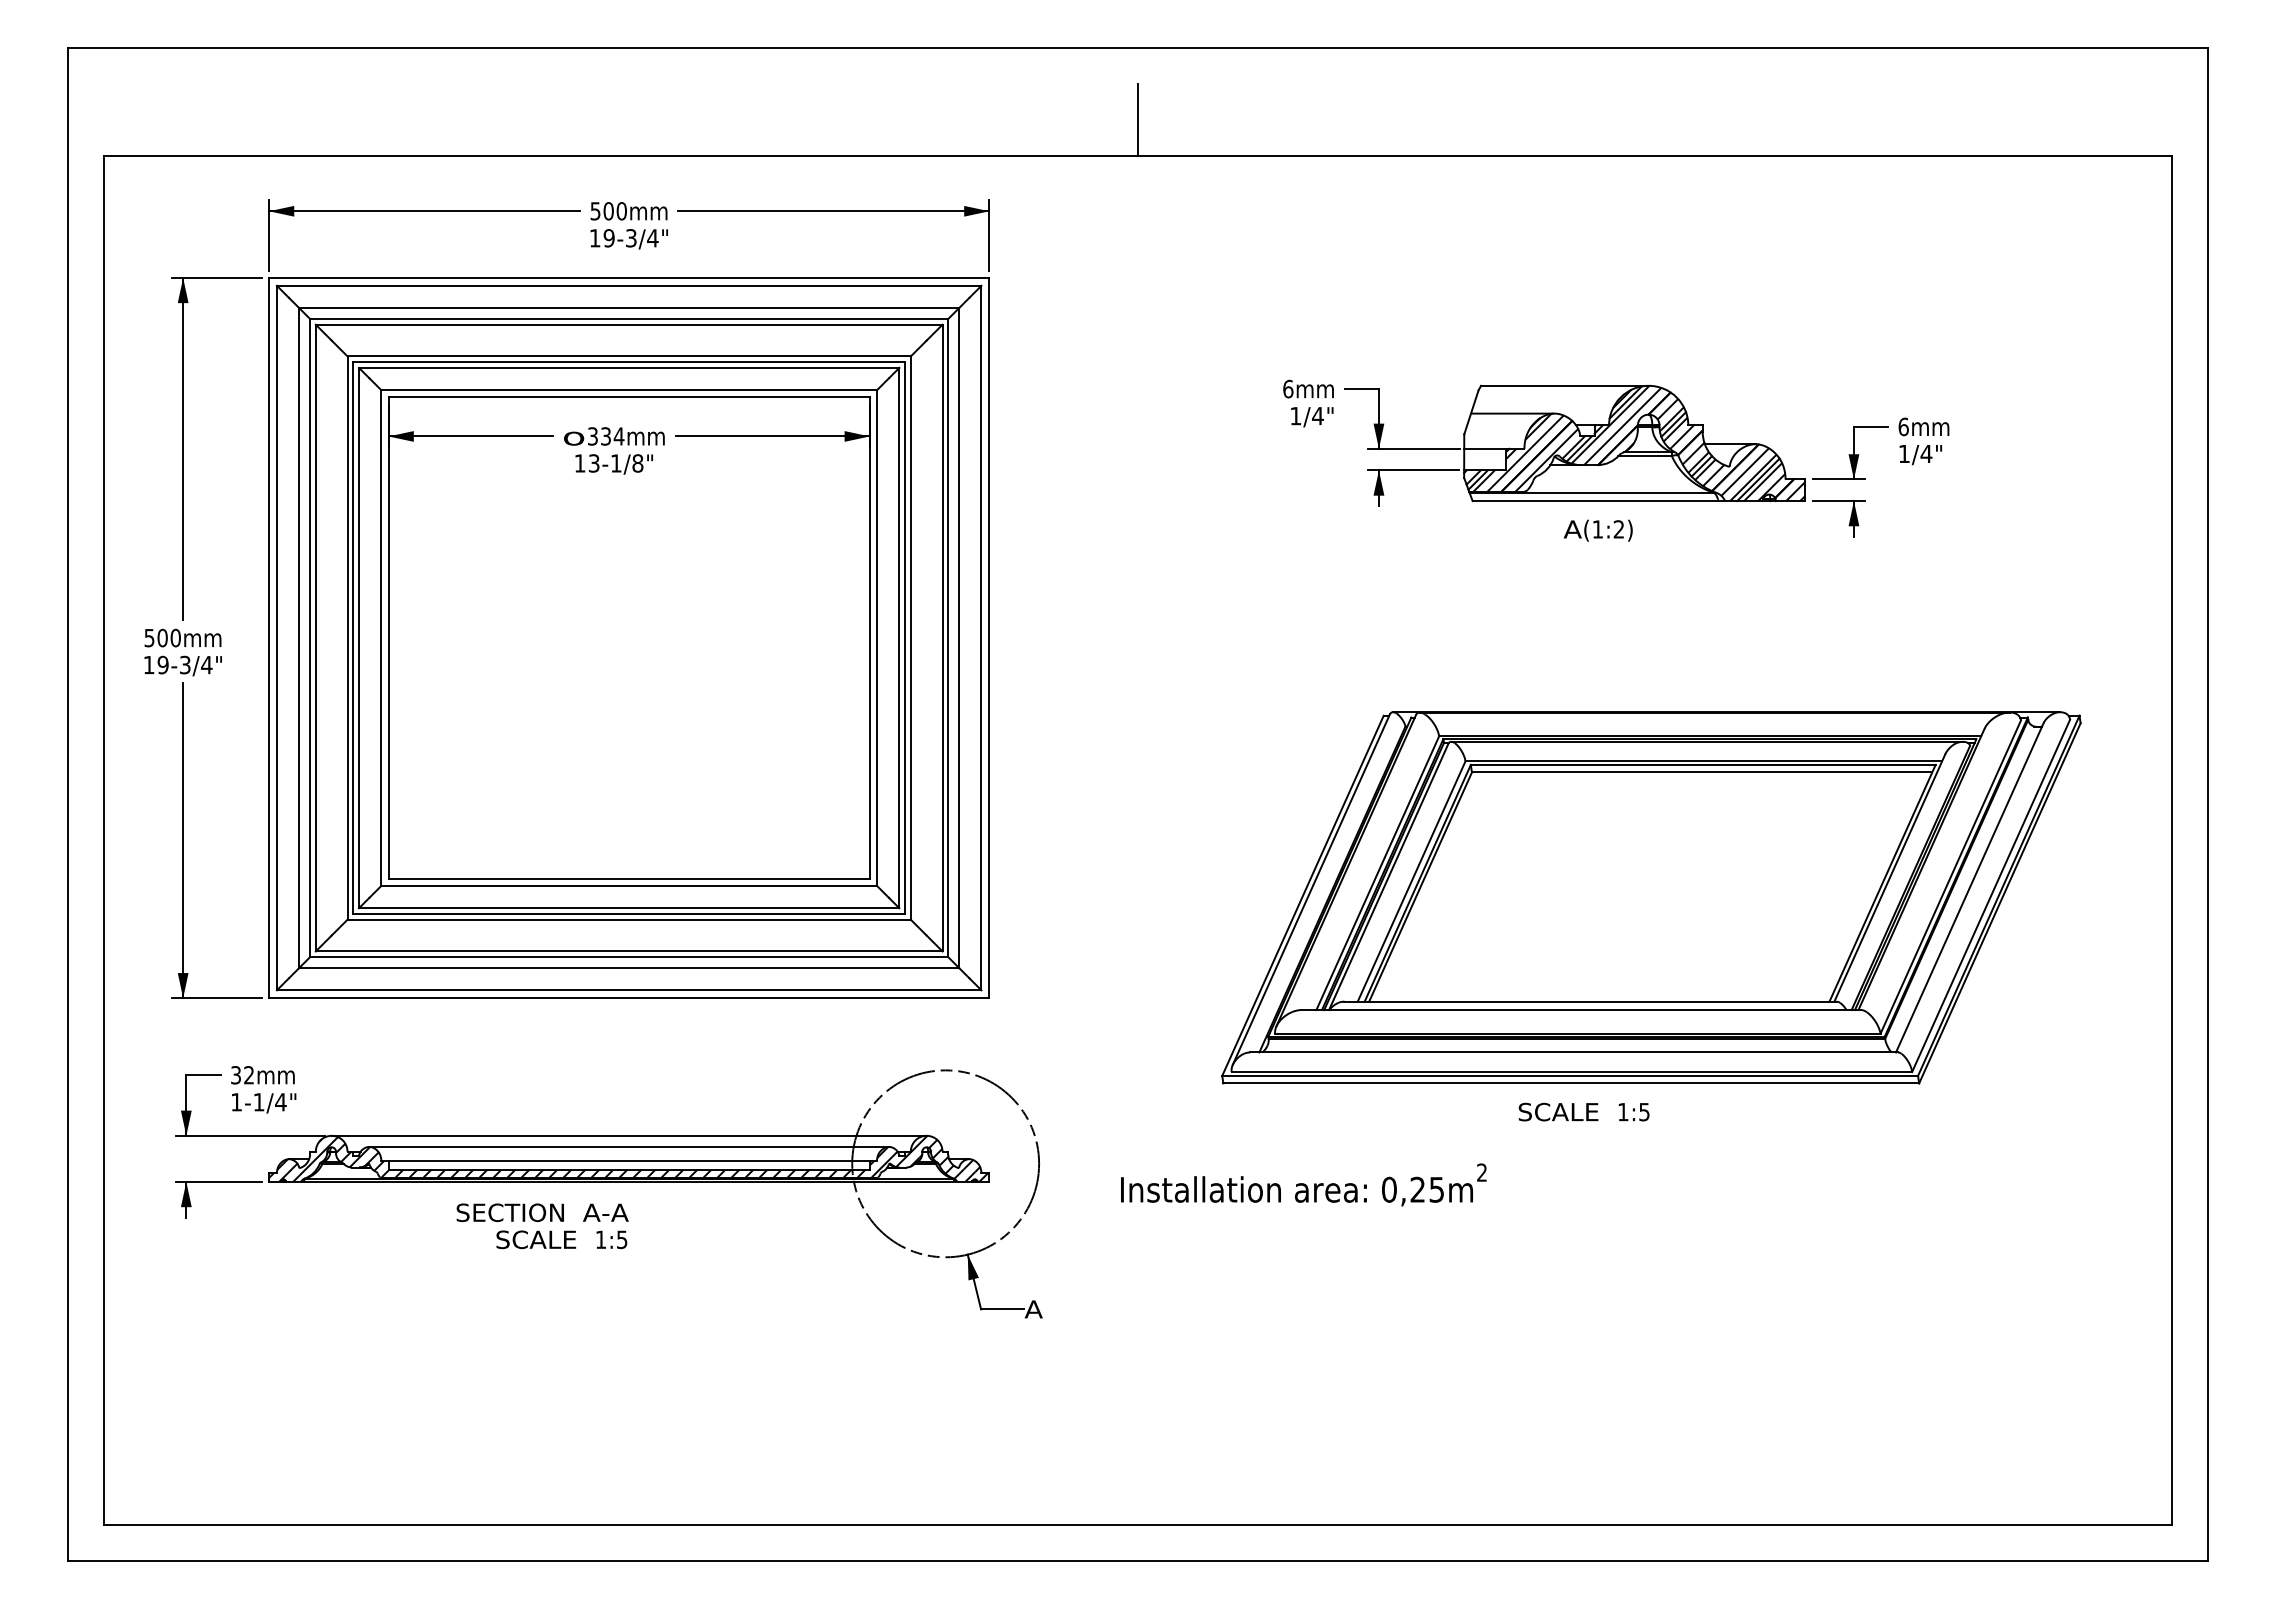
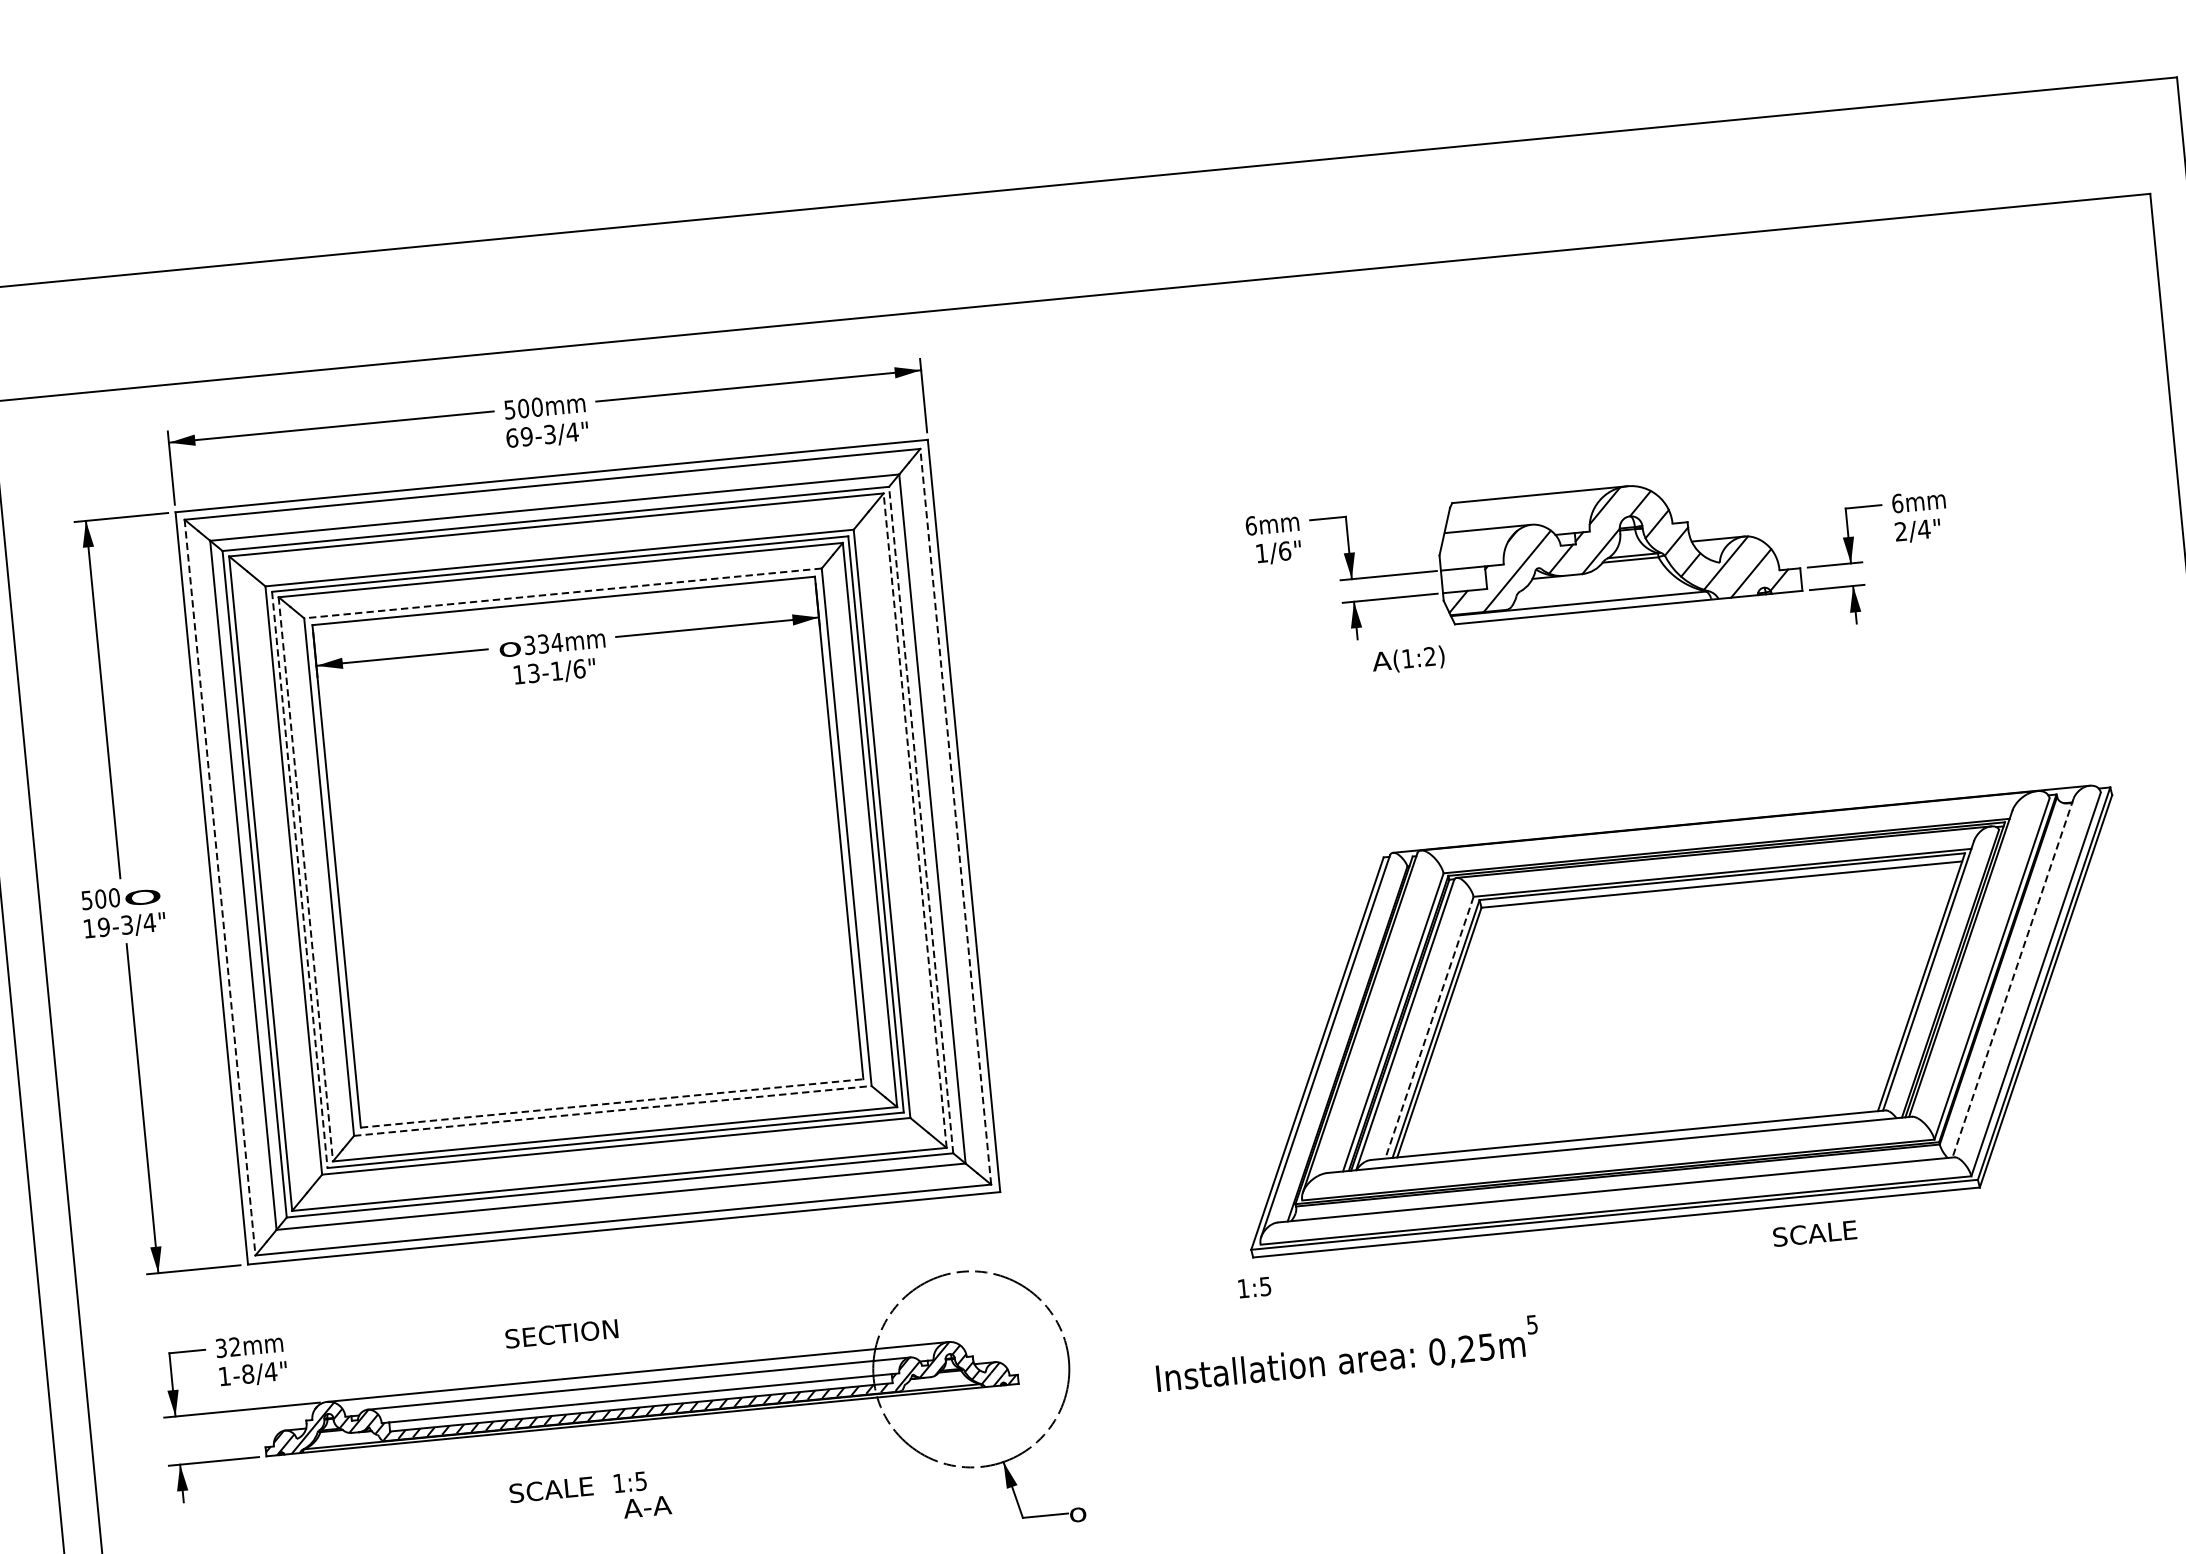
line: (1138, 120) -> (1067, 260), removed
text: (594, 238) -> (511, 438), 19-3/4" -> 69-3/4"
line: (629, 390) -> (563, 593), solid -> dashed
text: (1317, 415) -> (1284, 550), 1/4" -> 1/6"
hatch: (1634, 443) -> (1618, 547), removed
text: (1903, 453) -> (1900, 531), 1/4" -> 2/4"
text: (637, 463) -> (579, 669), 13-1/8" -> 13-1/6"
text: (1597, 530) -> (1407, 659), moved
line: (942, 637) -> (915, 820), solid -> dashed
line: (948, 637) -> (921, 819), solid -> dashed
line: (981, 637) -> (955, 816), solid -> dashed
line: (276, 638) -> (219, 888), solid -> dashed
line: (353, 638) -> (300, 880), solid -> dashed
line: (359, 638) -> (306, 879), solid -> dashed
text: (202, 640) -> (142, 897), mm -> o
line: (629, 878) -> (612, 1103), solid -> dashed
line: (1411, 881) -> (1429, 1027), solid -> dashed
line: (629, 885) -> (613, 1110), solid -> dashed
line: (1969, 888) -> (2012, 978), solid -> dashed
text: (258, 1102) -> (247, 1374), 1-1/4" -> 1-8/4"
text: (1558, 1111) -> (1814, 1233), moved
text: (1633, 1112) -> (1254, 1288), moved
text: (1481, 1172) -> (1531, 1324), 2 -> 5
text: (509, 1212) -> (560, 1333), moved
text: (605, 1212) -> (647, 1506), moved
text: (1033, 1309) -> (1077, 1512), A -> o

